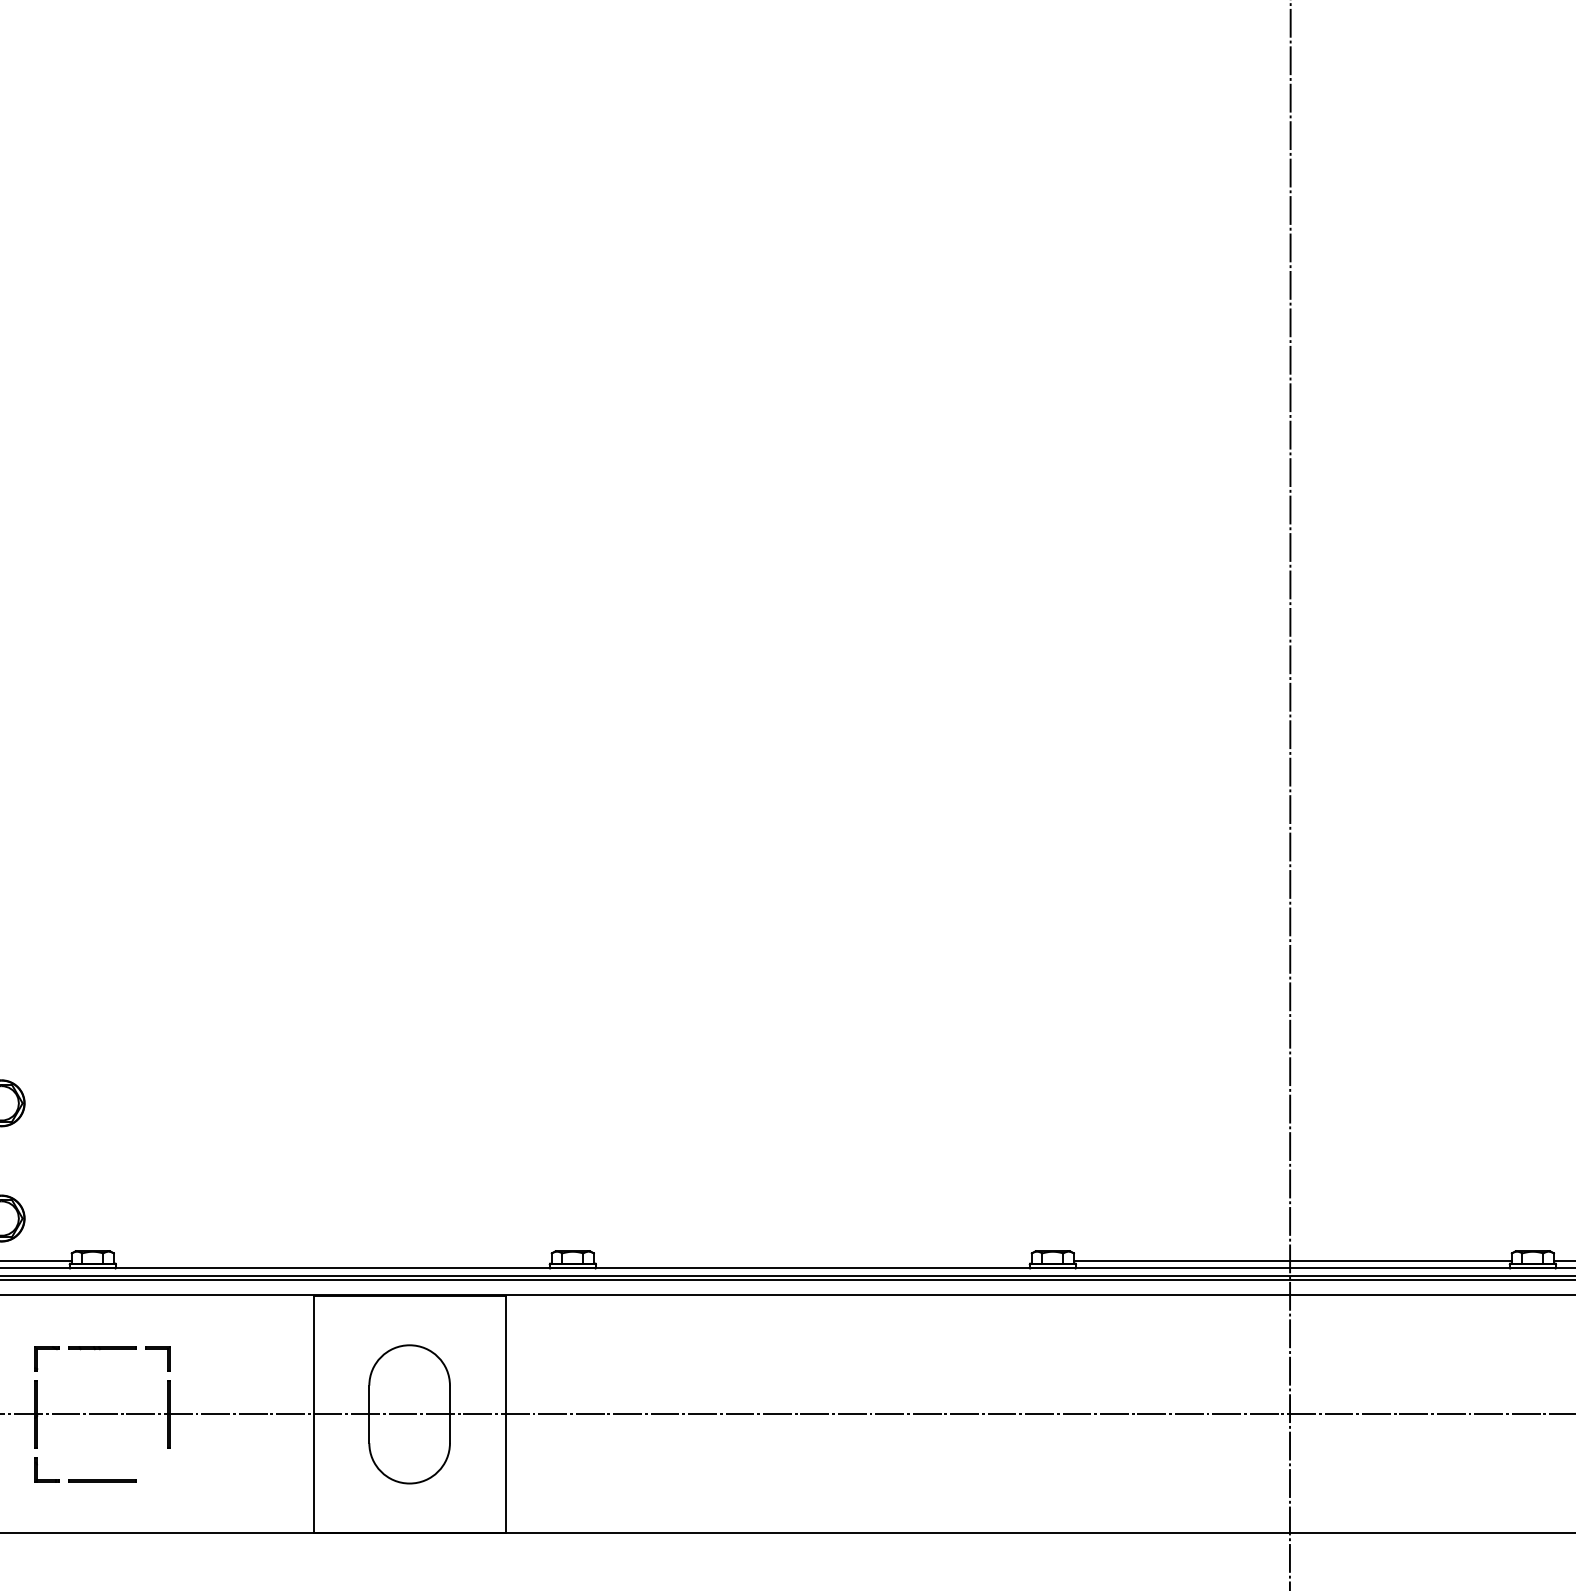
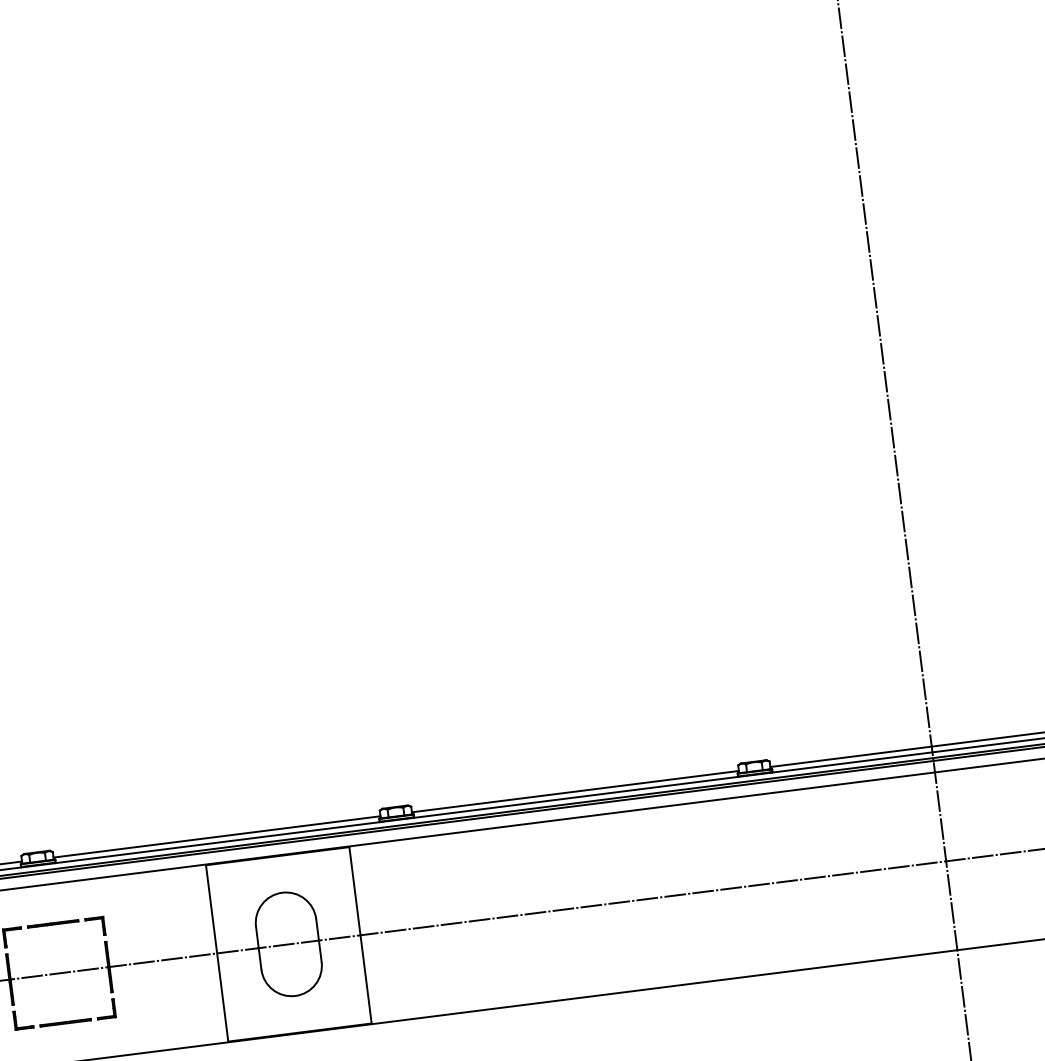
line: (332, 1260) -> (216, 836), added
line: (812, 1260) -> (575, 791), added
part: (166, 1469) -> (112, 1008), added

